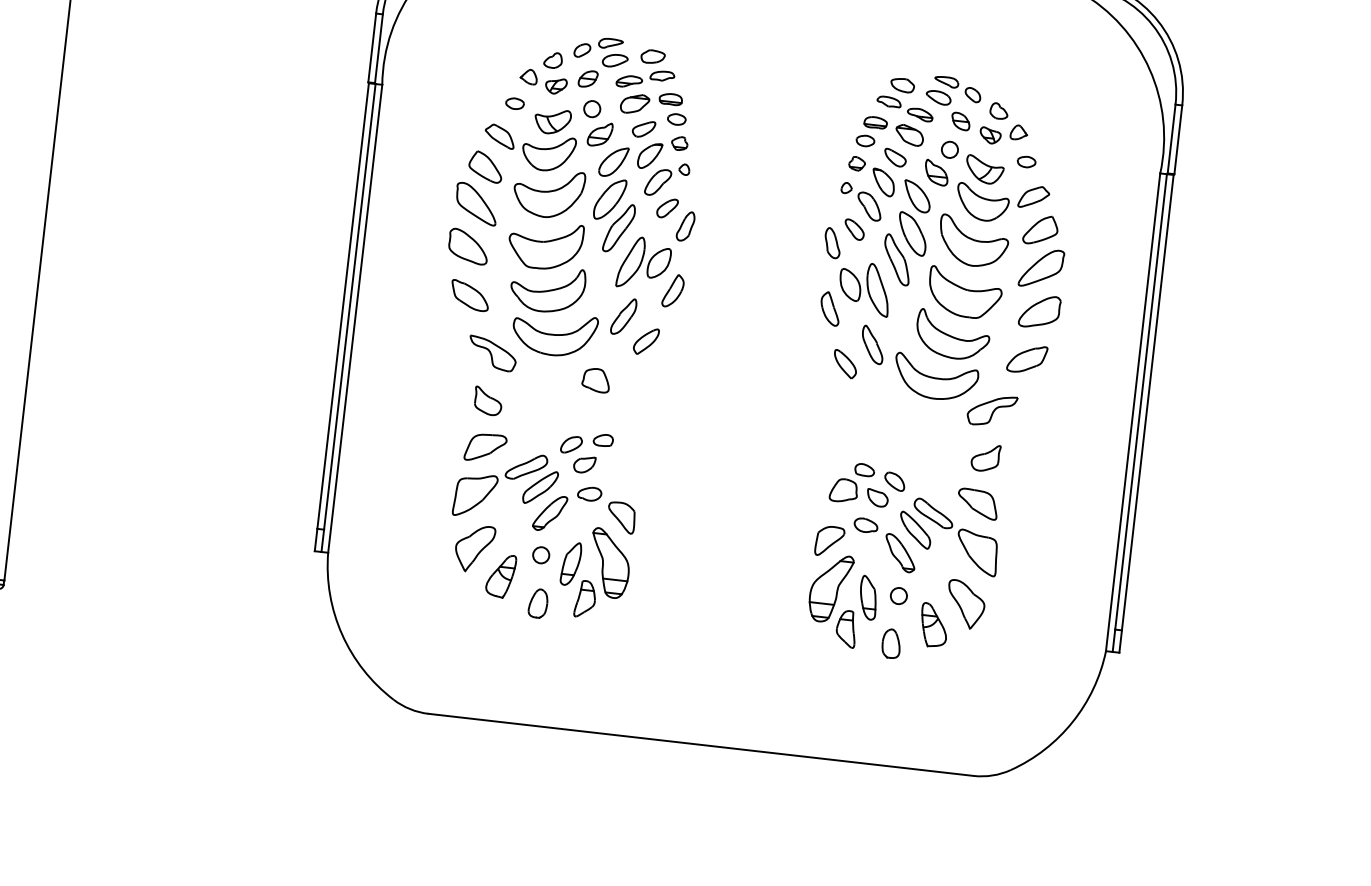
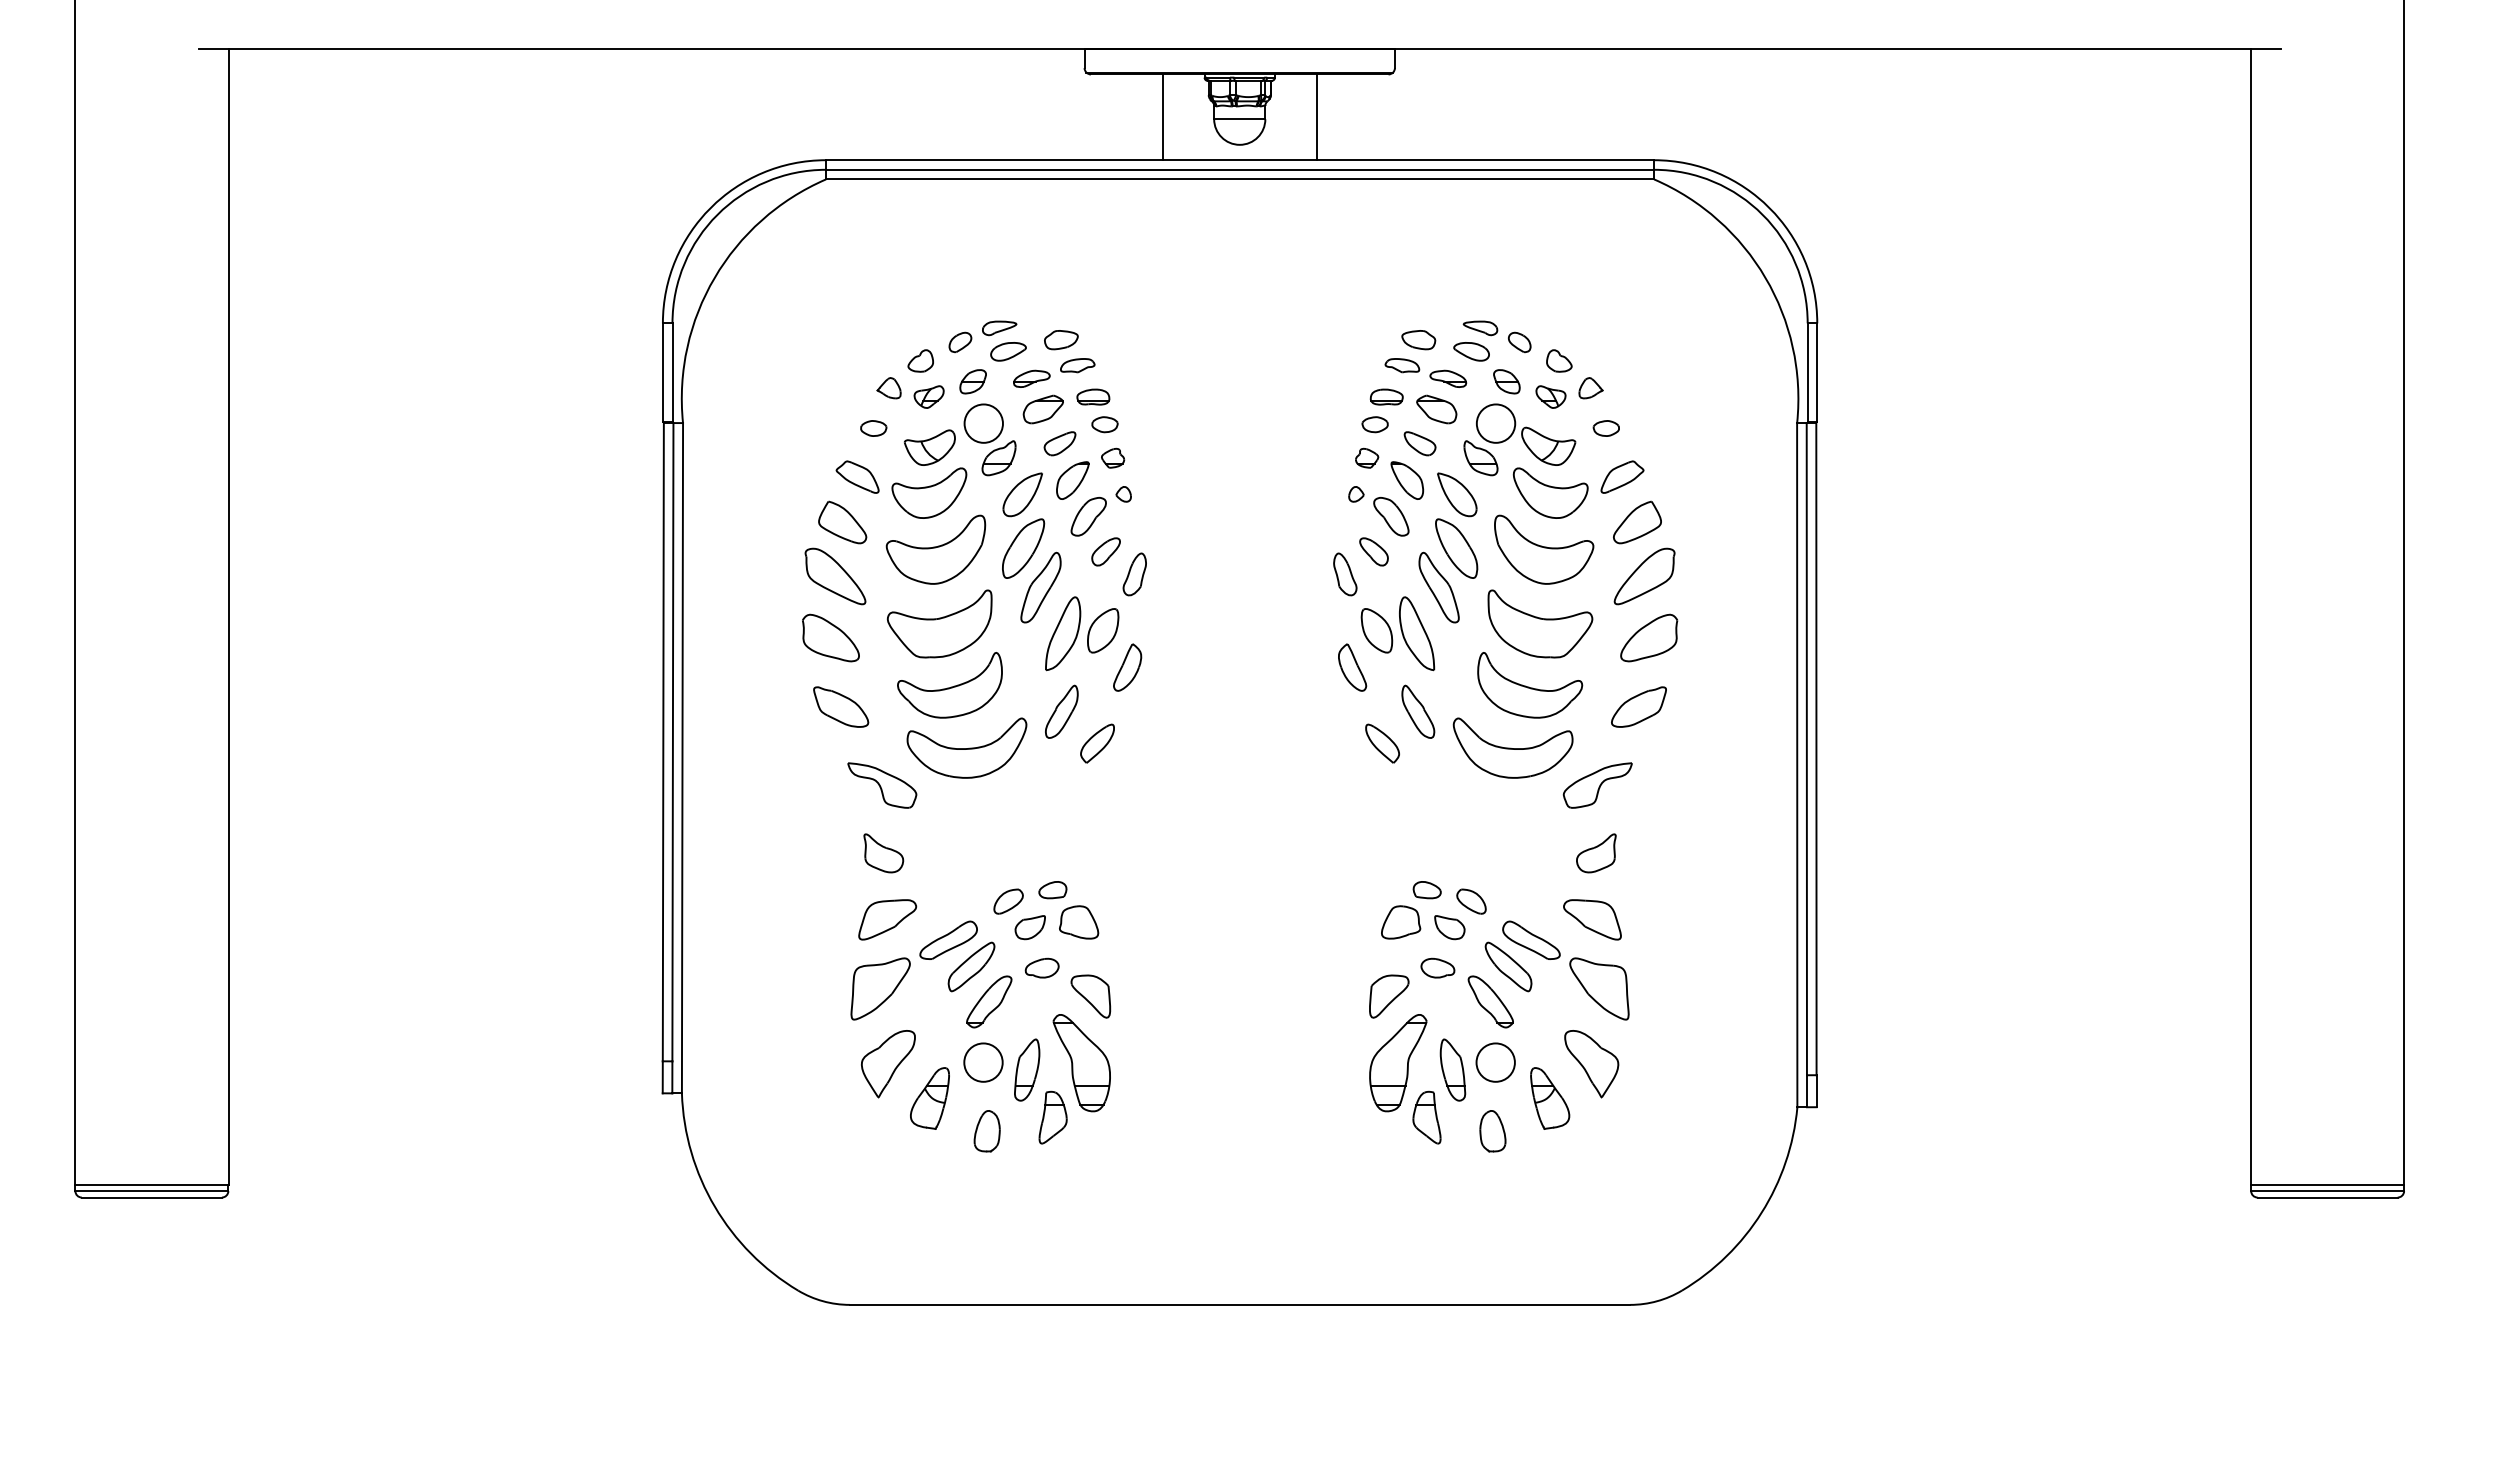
circle: (592, 109) -> (983, 423), size x1.67
circle: (949, 149) -> (1495, 423), size x1.67
part: (596, 380) -> (1079, 922), moved
circle: (541, 555) -> (983, 1062), size x1.67
circle: (898, 595) -> (1495, 1062), size x1.67

